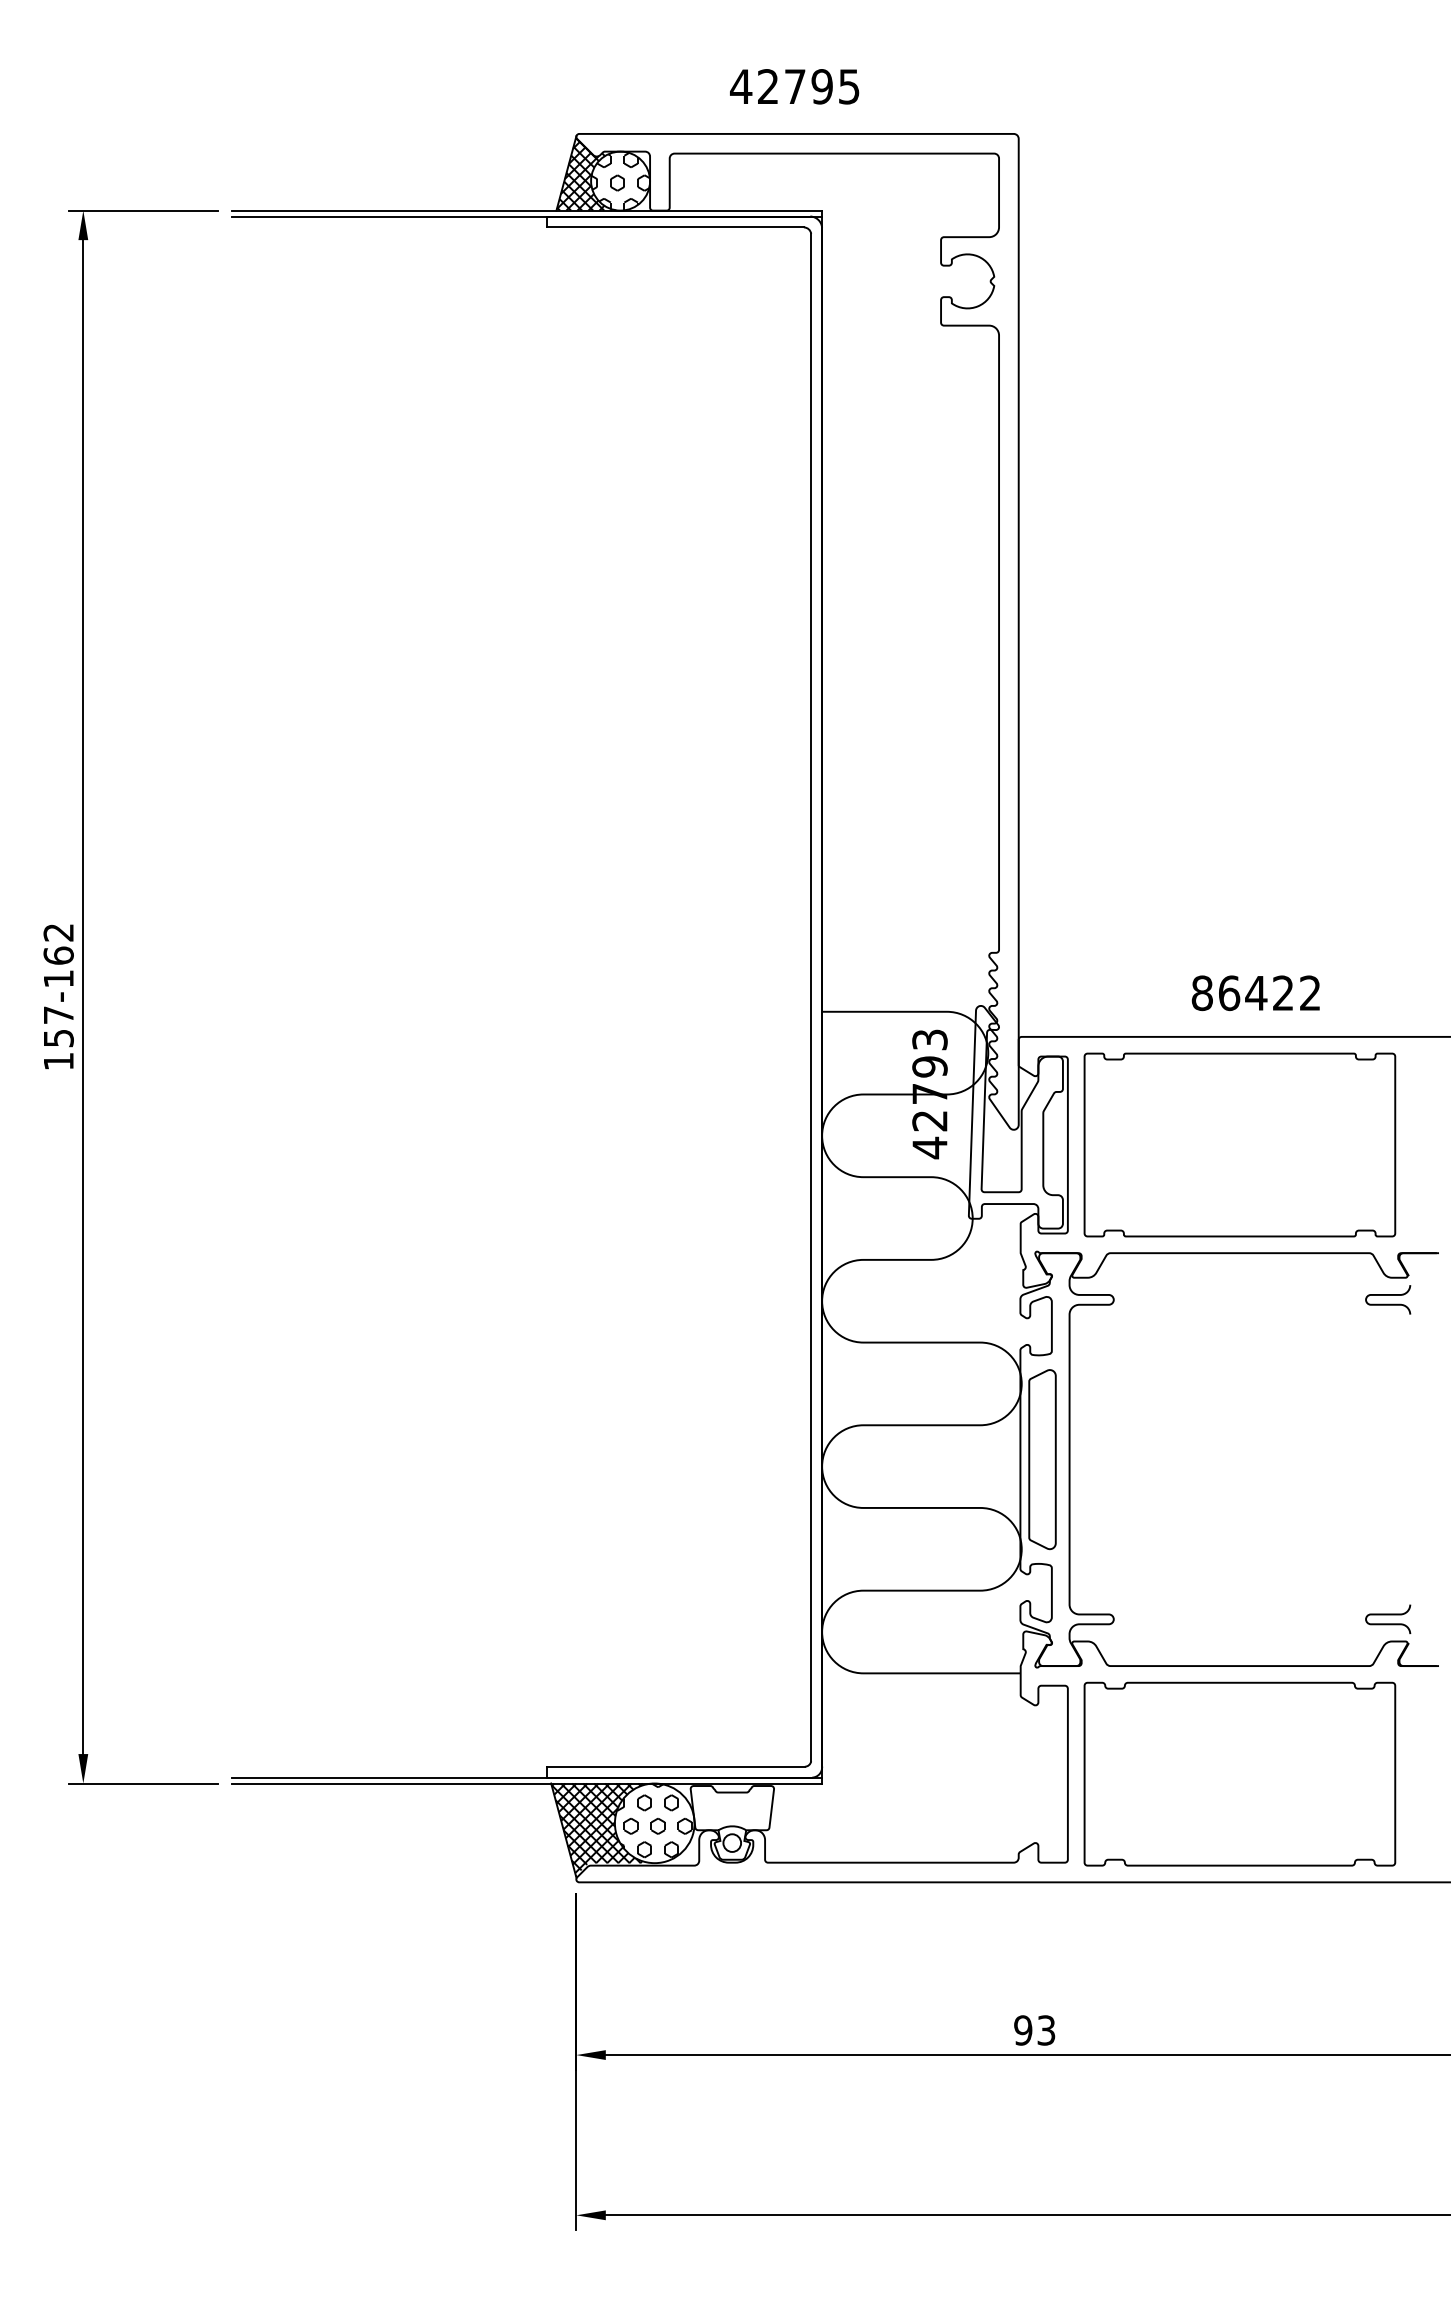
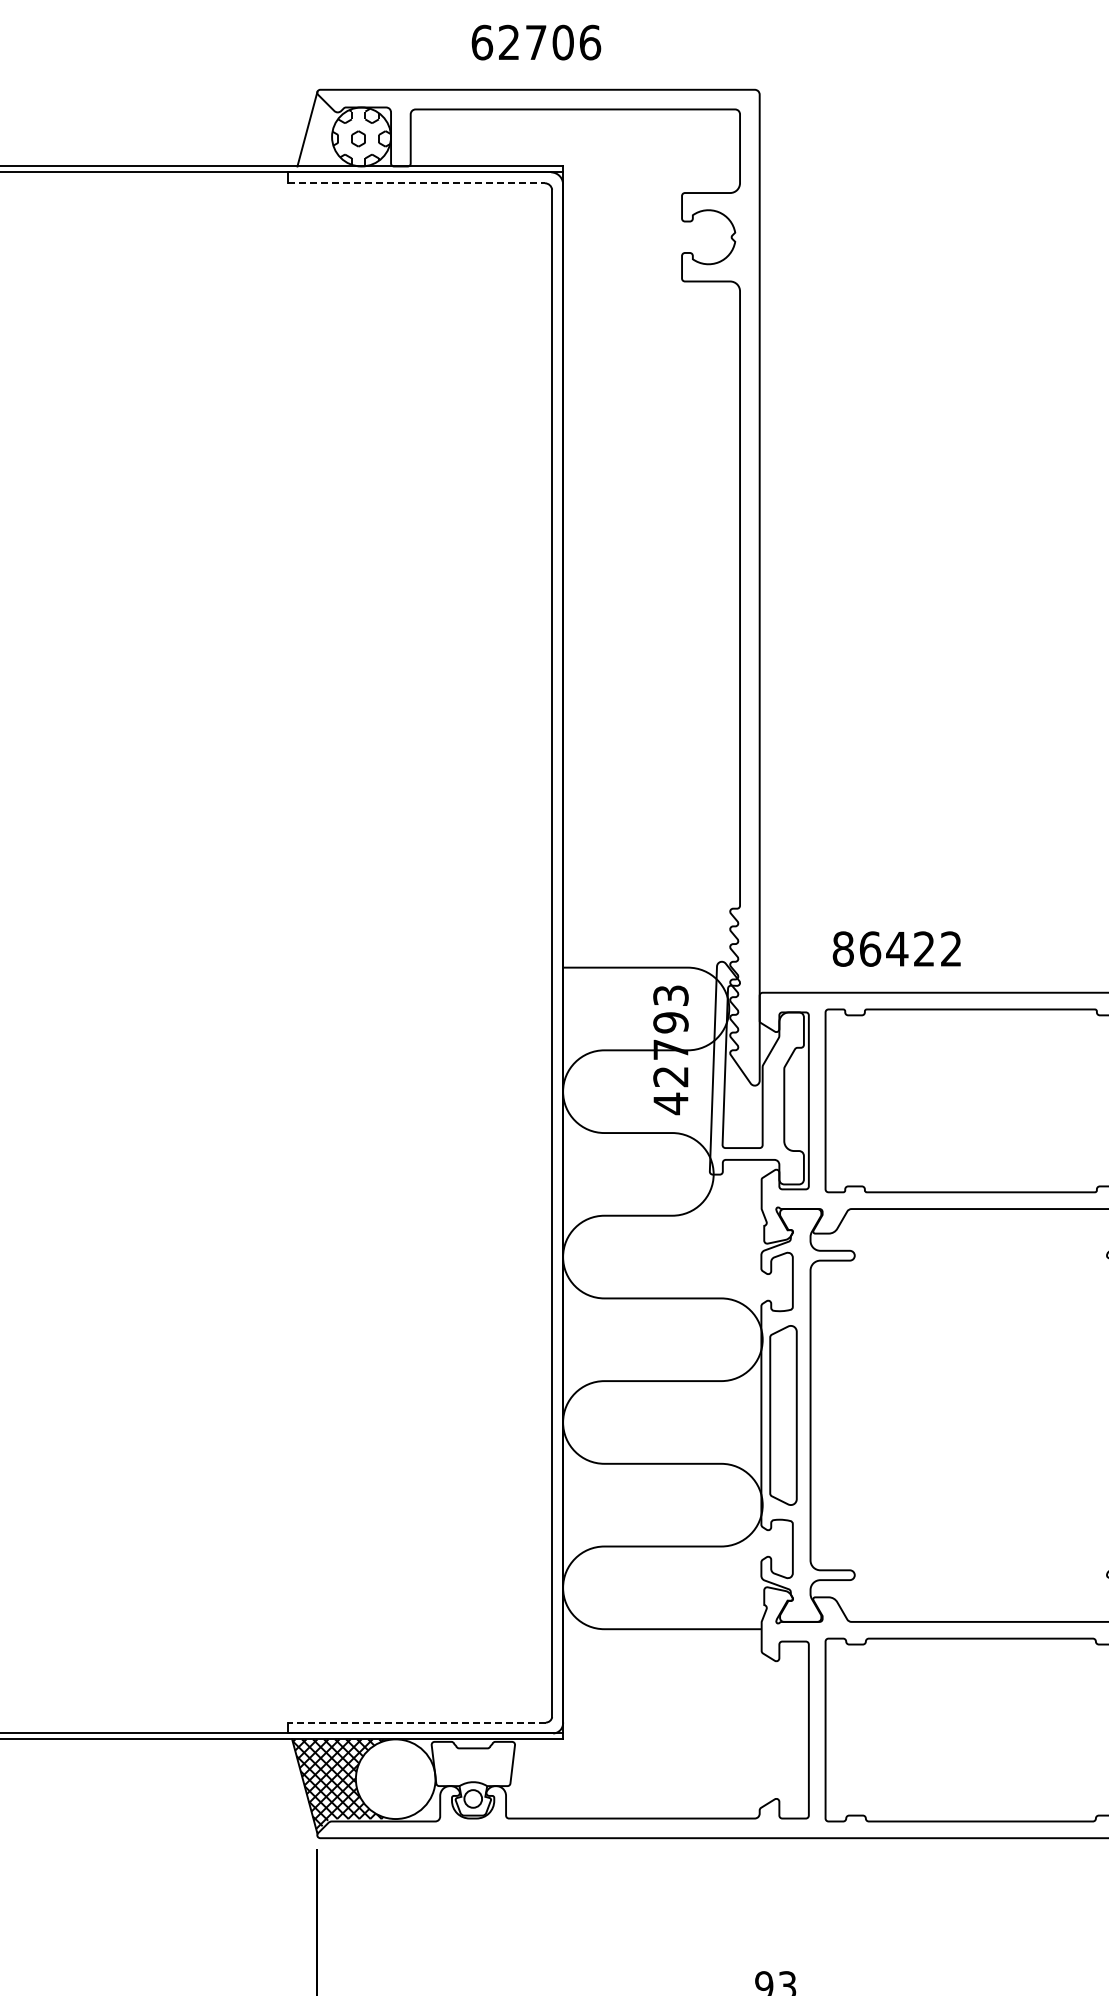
text: (795, 86) -> (536, 42), 42795 -> 62706
hatch: (585, 174) -> (326, 130), removed
line: (675, 227) -> (416, 183), solid -> dashed
text: (1255, 993) -> (896, 949), moved
line: (675, 1766) -> (416, 1722), solid -> dashed
hatch: (654, 1820) -> (395, 1776), removed

